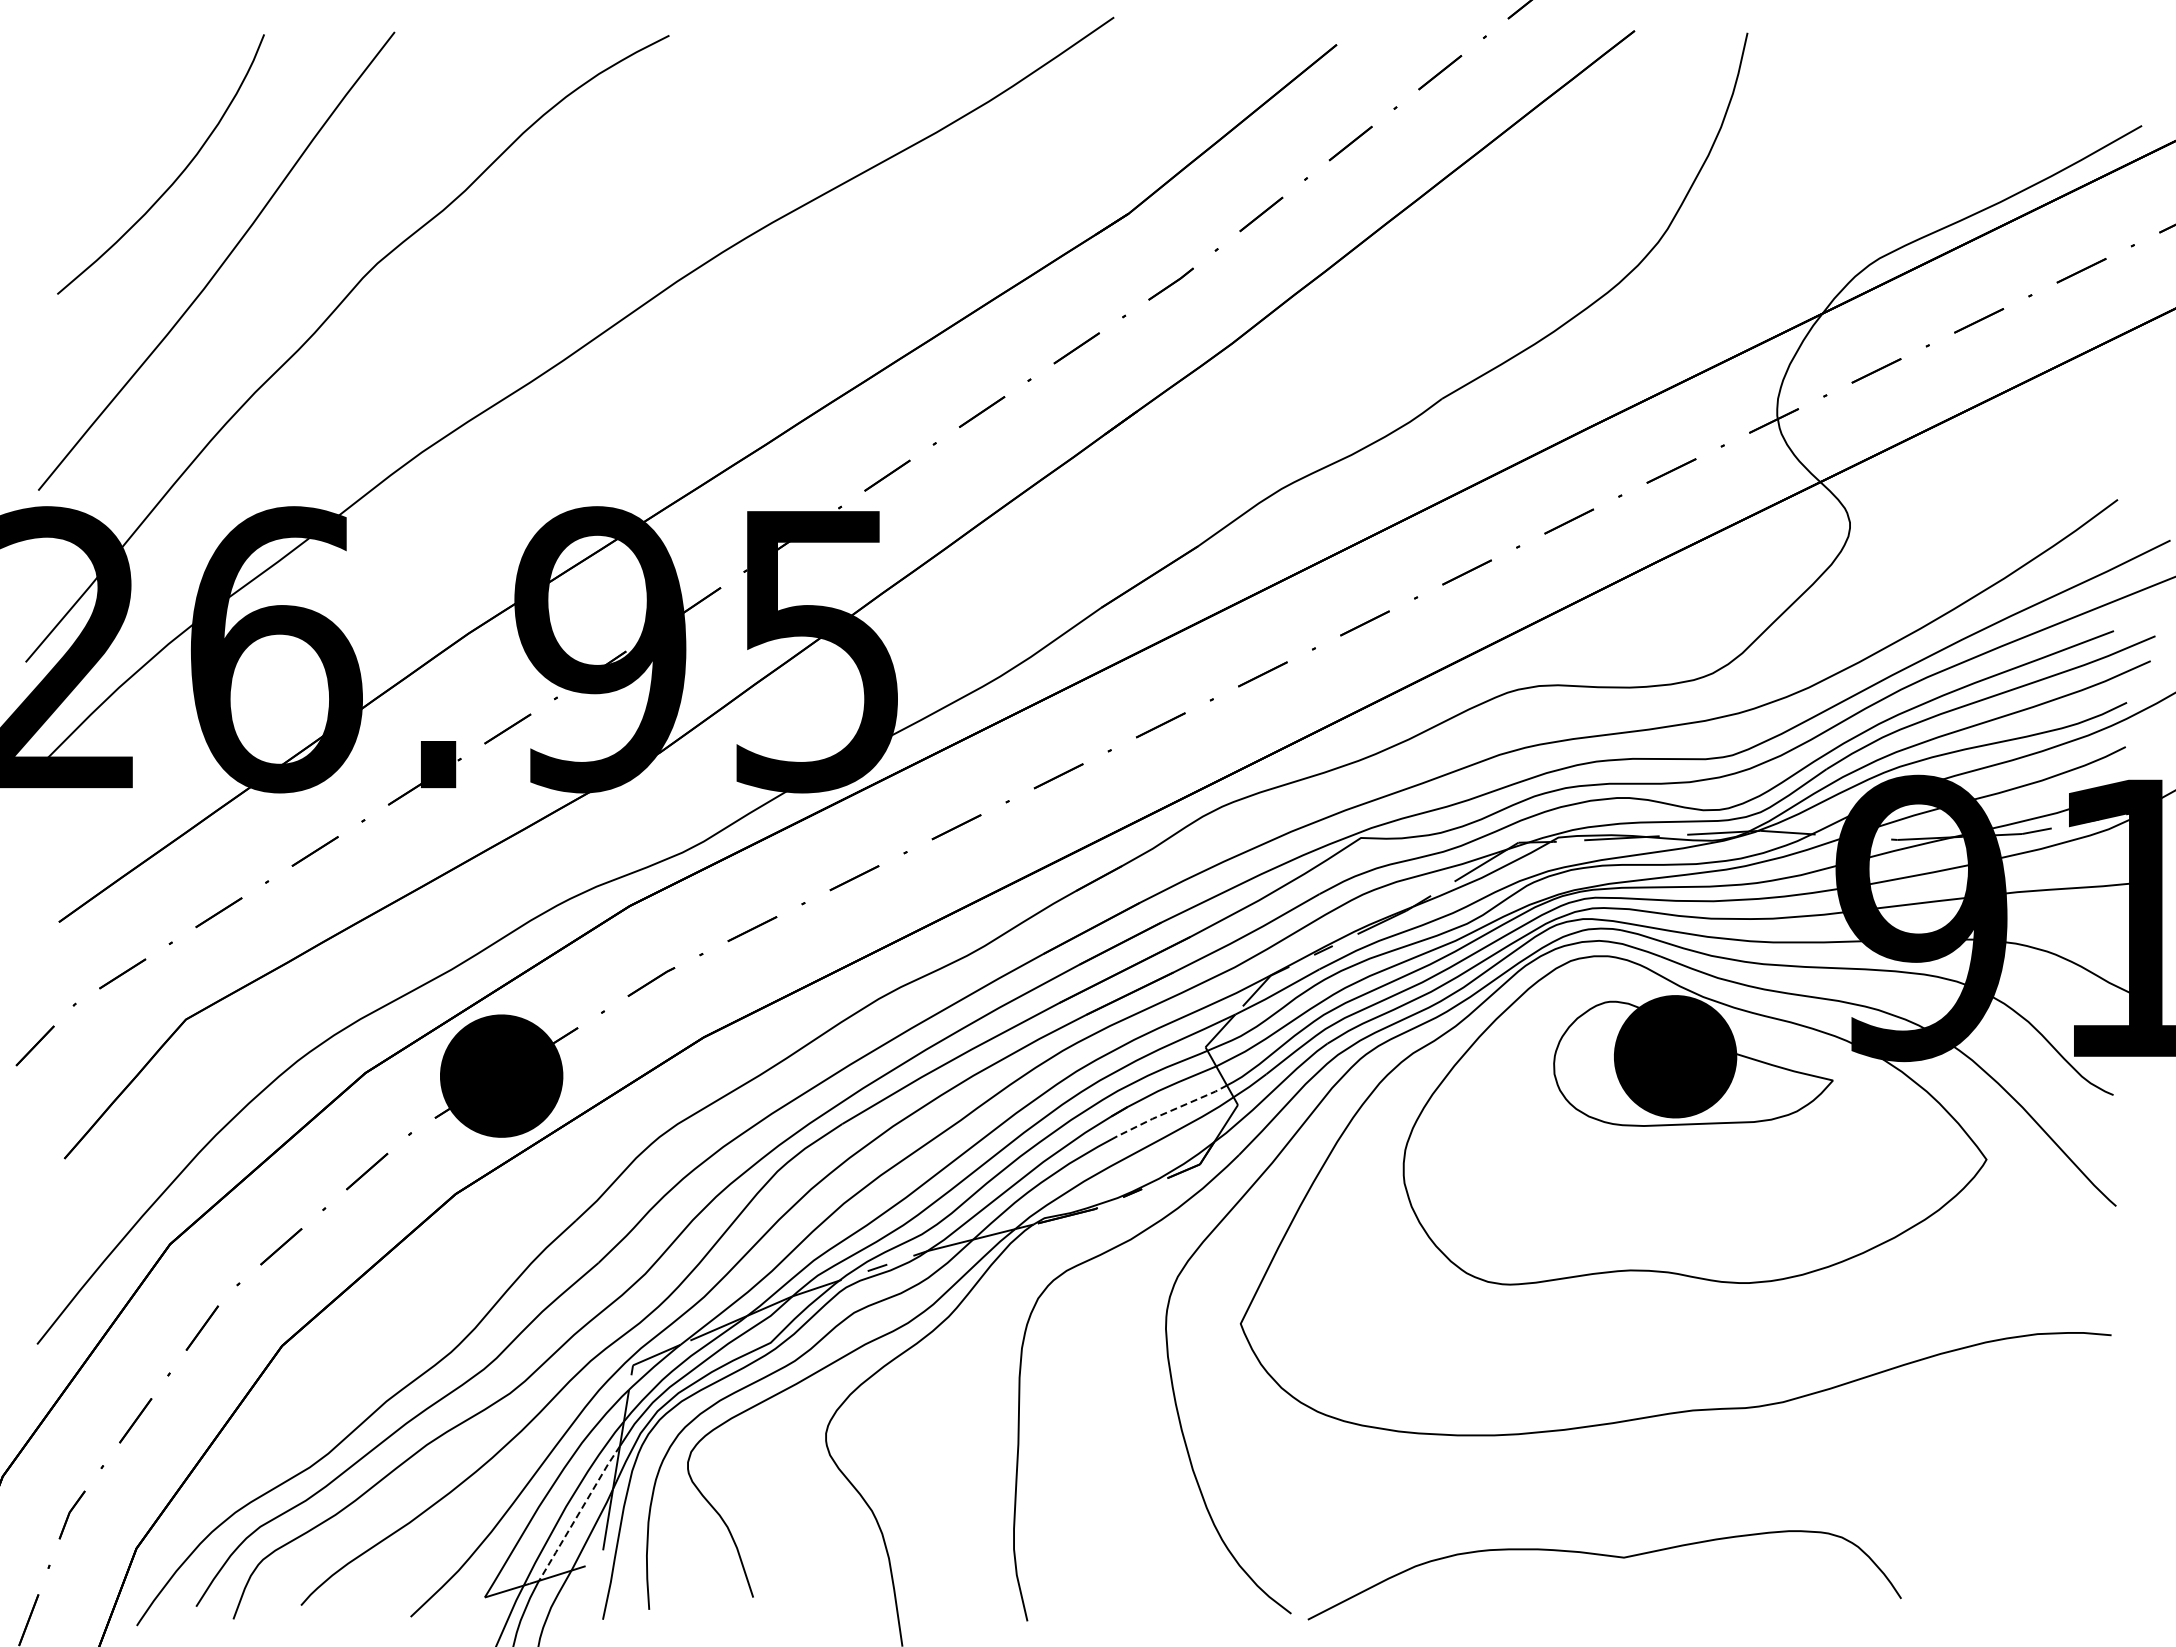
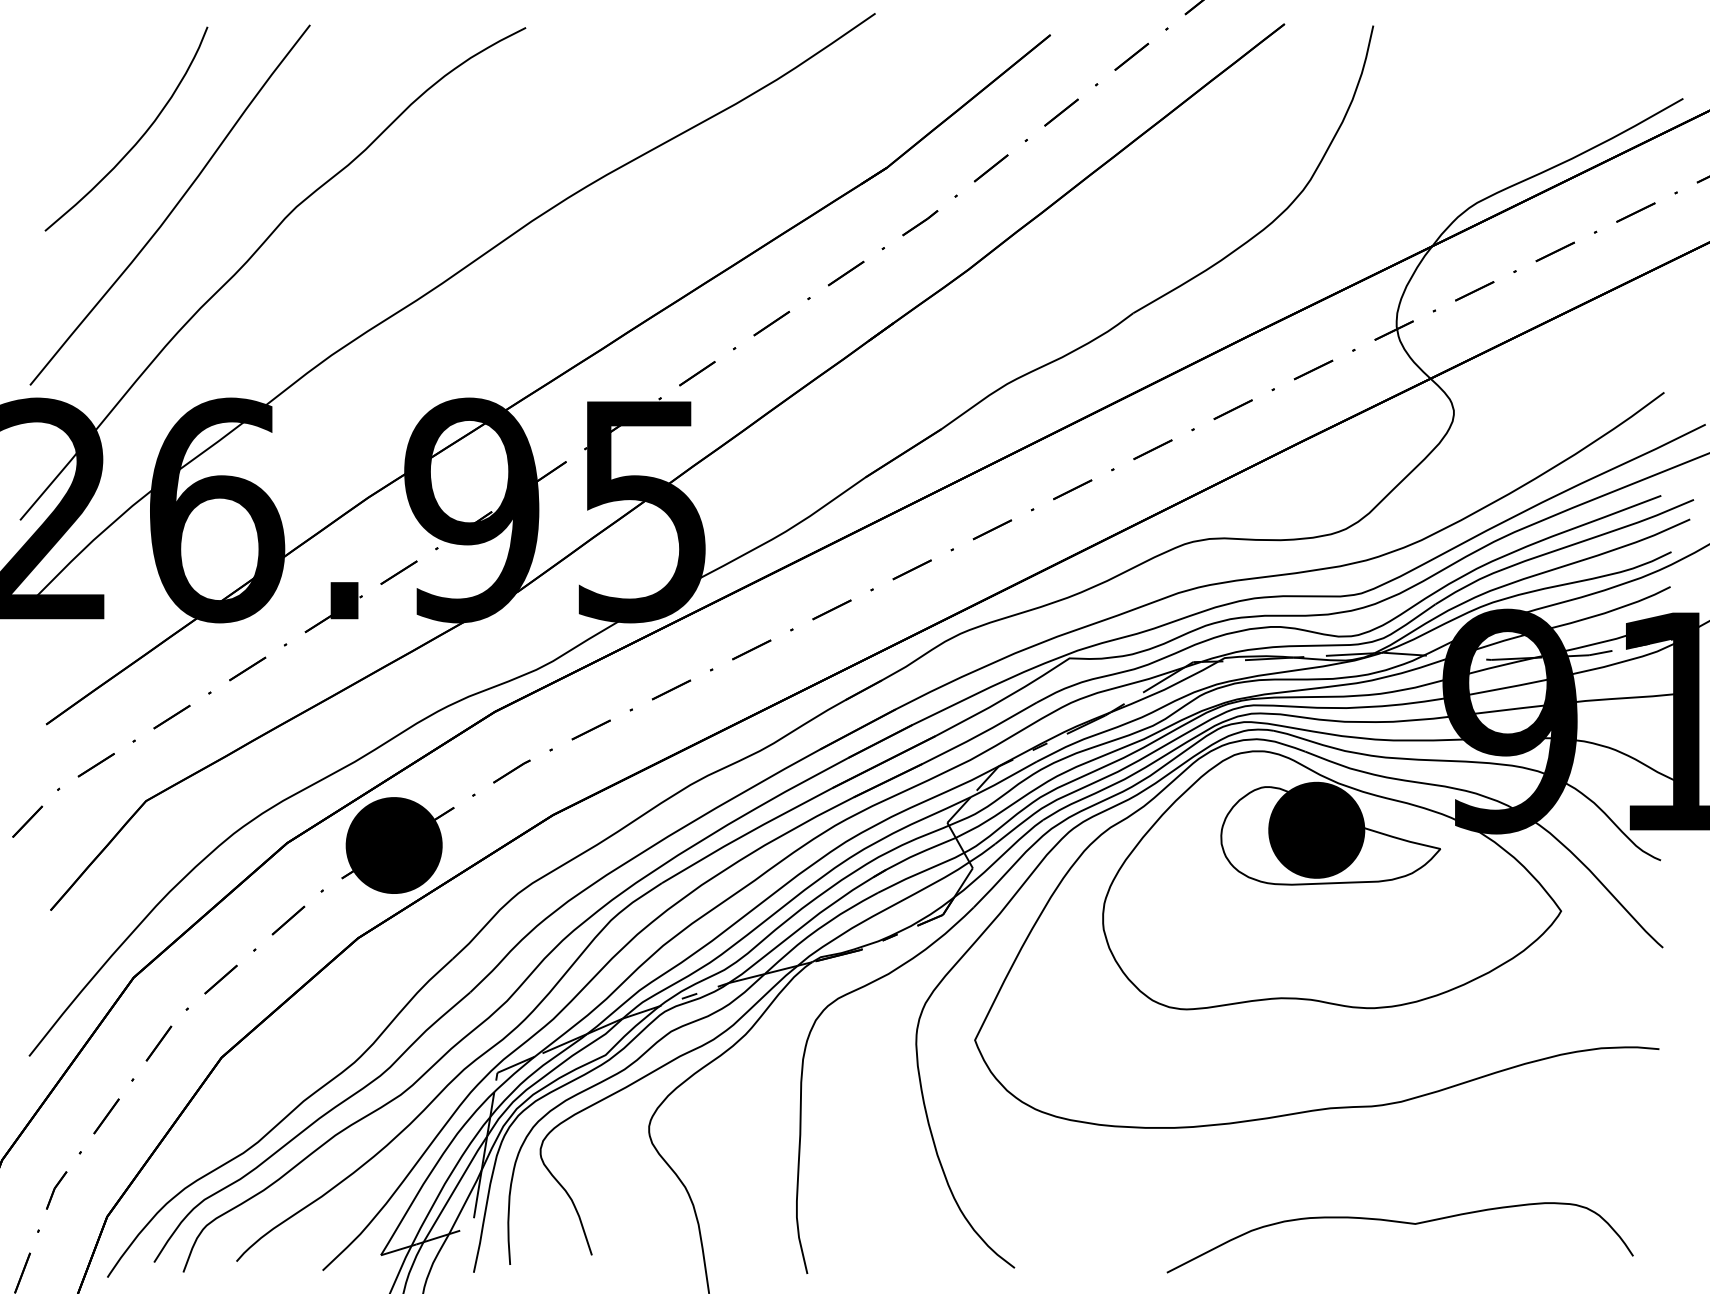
line: (1171, 1110) -> (920, 872), dashed -> solid
line: (579, 1513) -> (455, 1189), dashed -> solid
curve: (1604, 1556) -> (1400, 1223), moved

